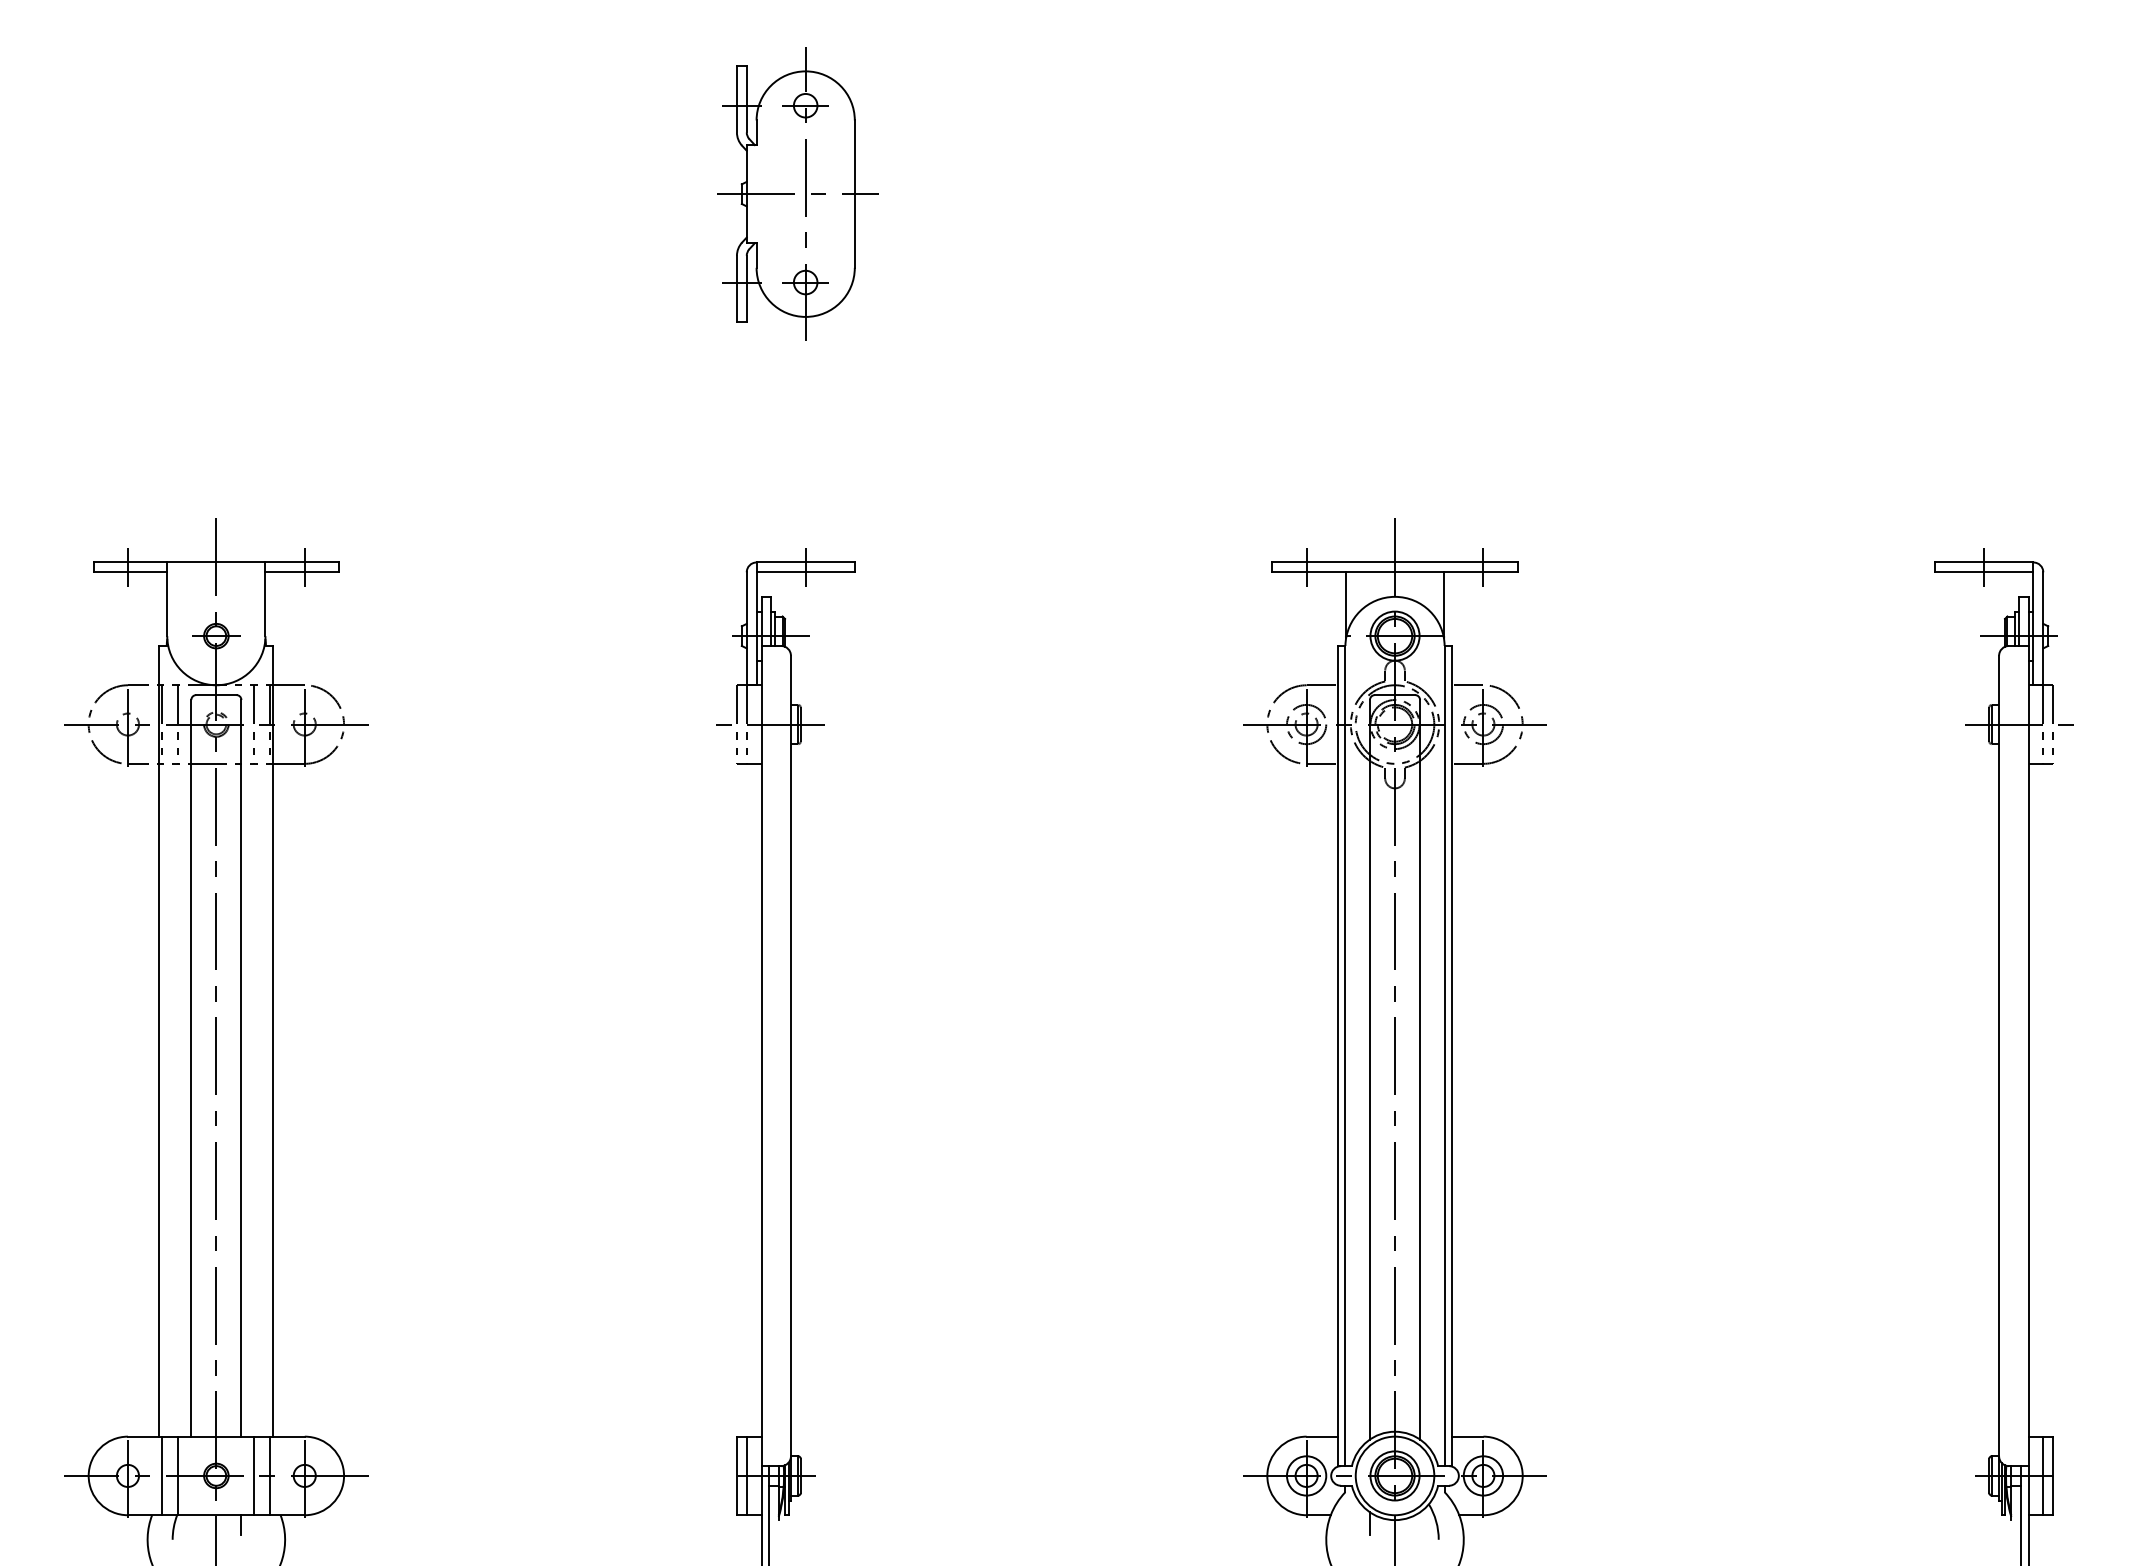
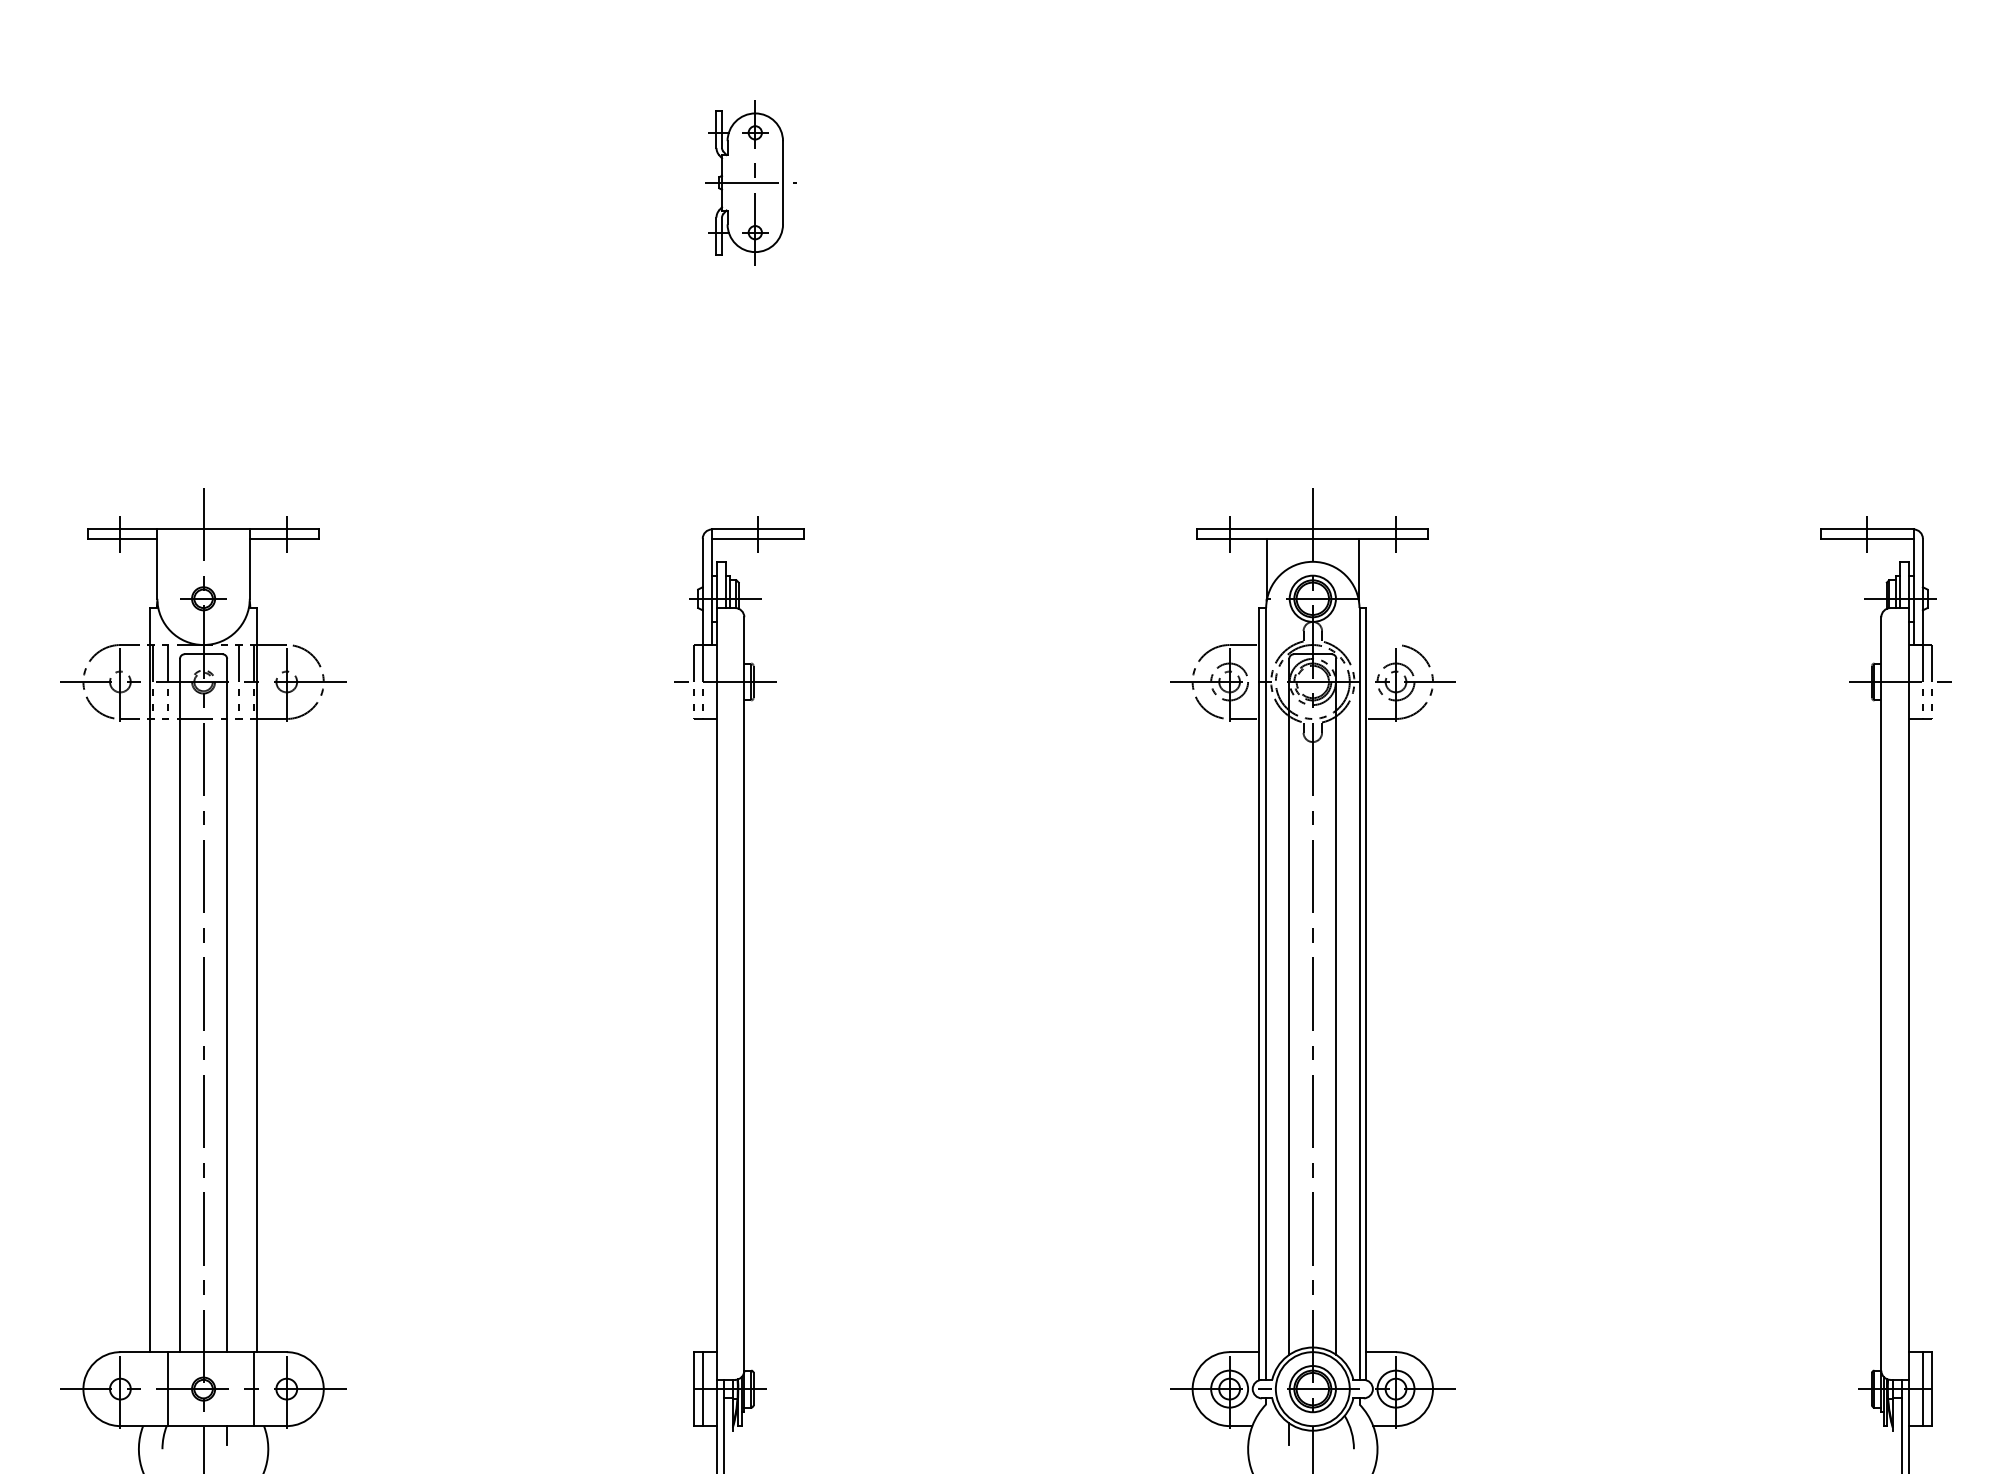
part: (797, 193) -> (750, 182), size x0.6
line: (1468, 685) -> (1381, 645), removed
line: (162, 1475) -> (152, 1388), removed
line: (254, 1475) -> (239, 1388), removed

